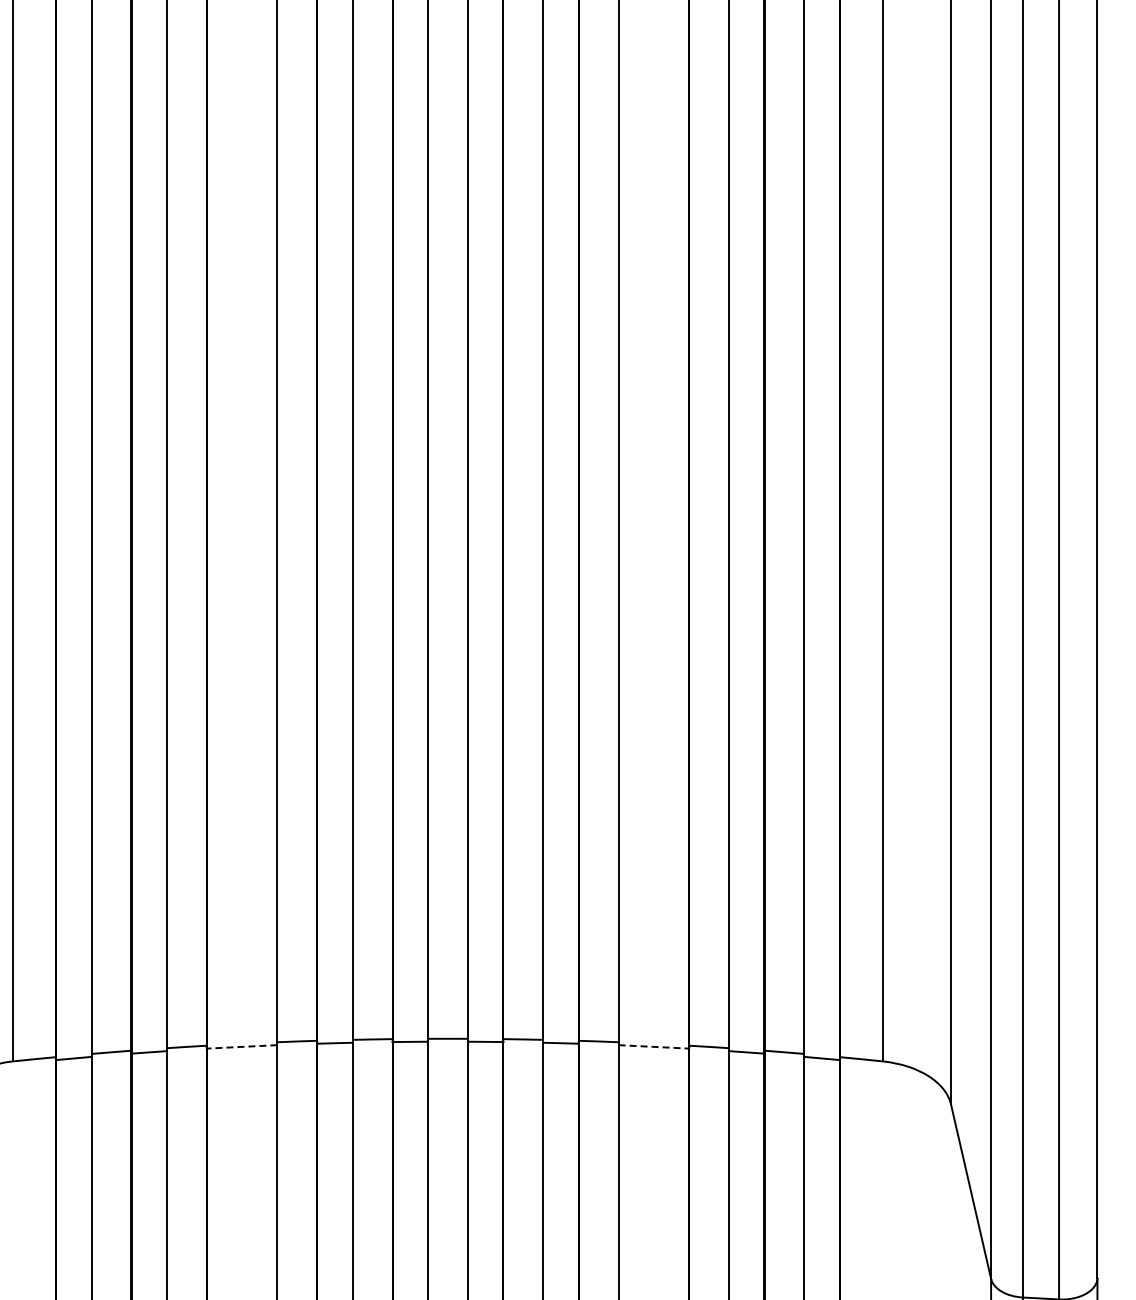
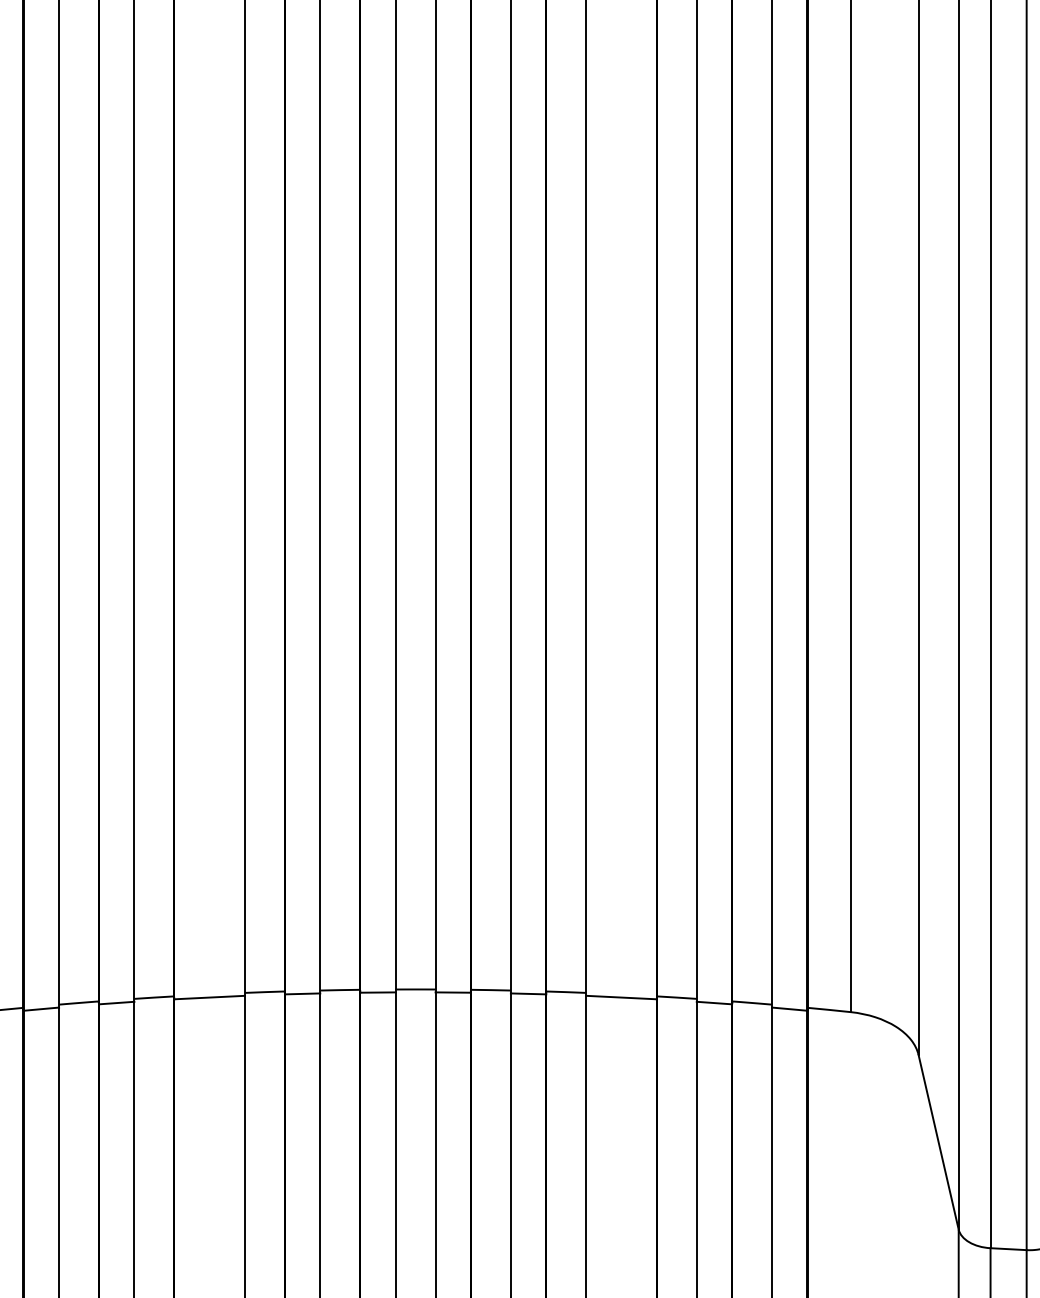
line: (241, 1046) -> (209, 997), dashed -> solid
line: (654, 1046) -> (622, 997), dashed -> solid

